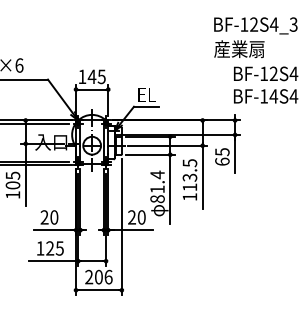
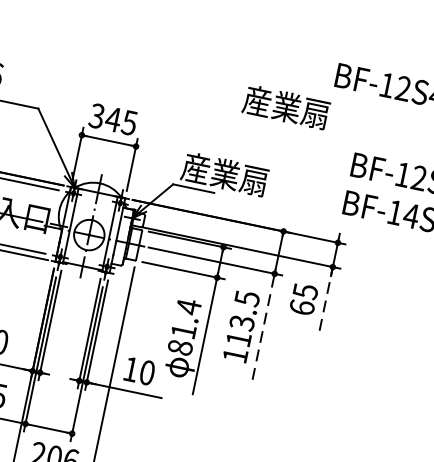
text: (239, 49) -> (286, 107), moved
text: (82, 76) -> (97, 115), 145 -> 345
text: (162, 94) -> (225, 173), EL -> 産業扇
line: (235, 153) -> (327, 298), solid -> dashed
line: (202, 177) -> (263, 327), solid -> dashed
text: (131, 217) -> (130, 369), 20 -> 10

